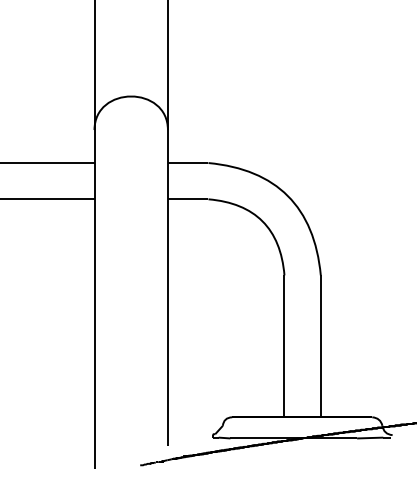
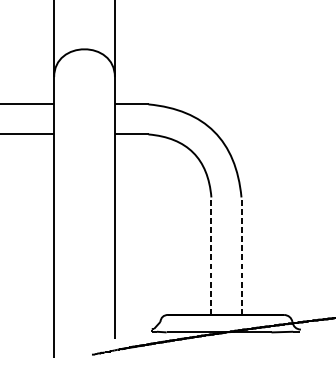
line: (284, 346) -> (211, 256), solid -> dashed
line: (320, 346) -> (241, 256), solid -> dashed

